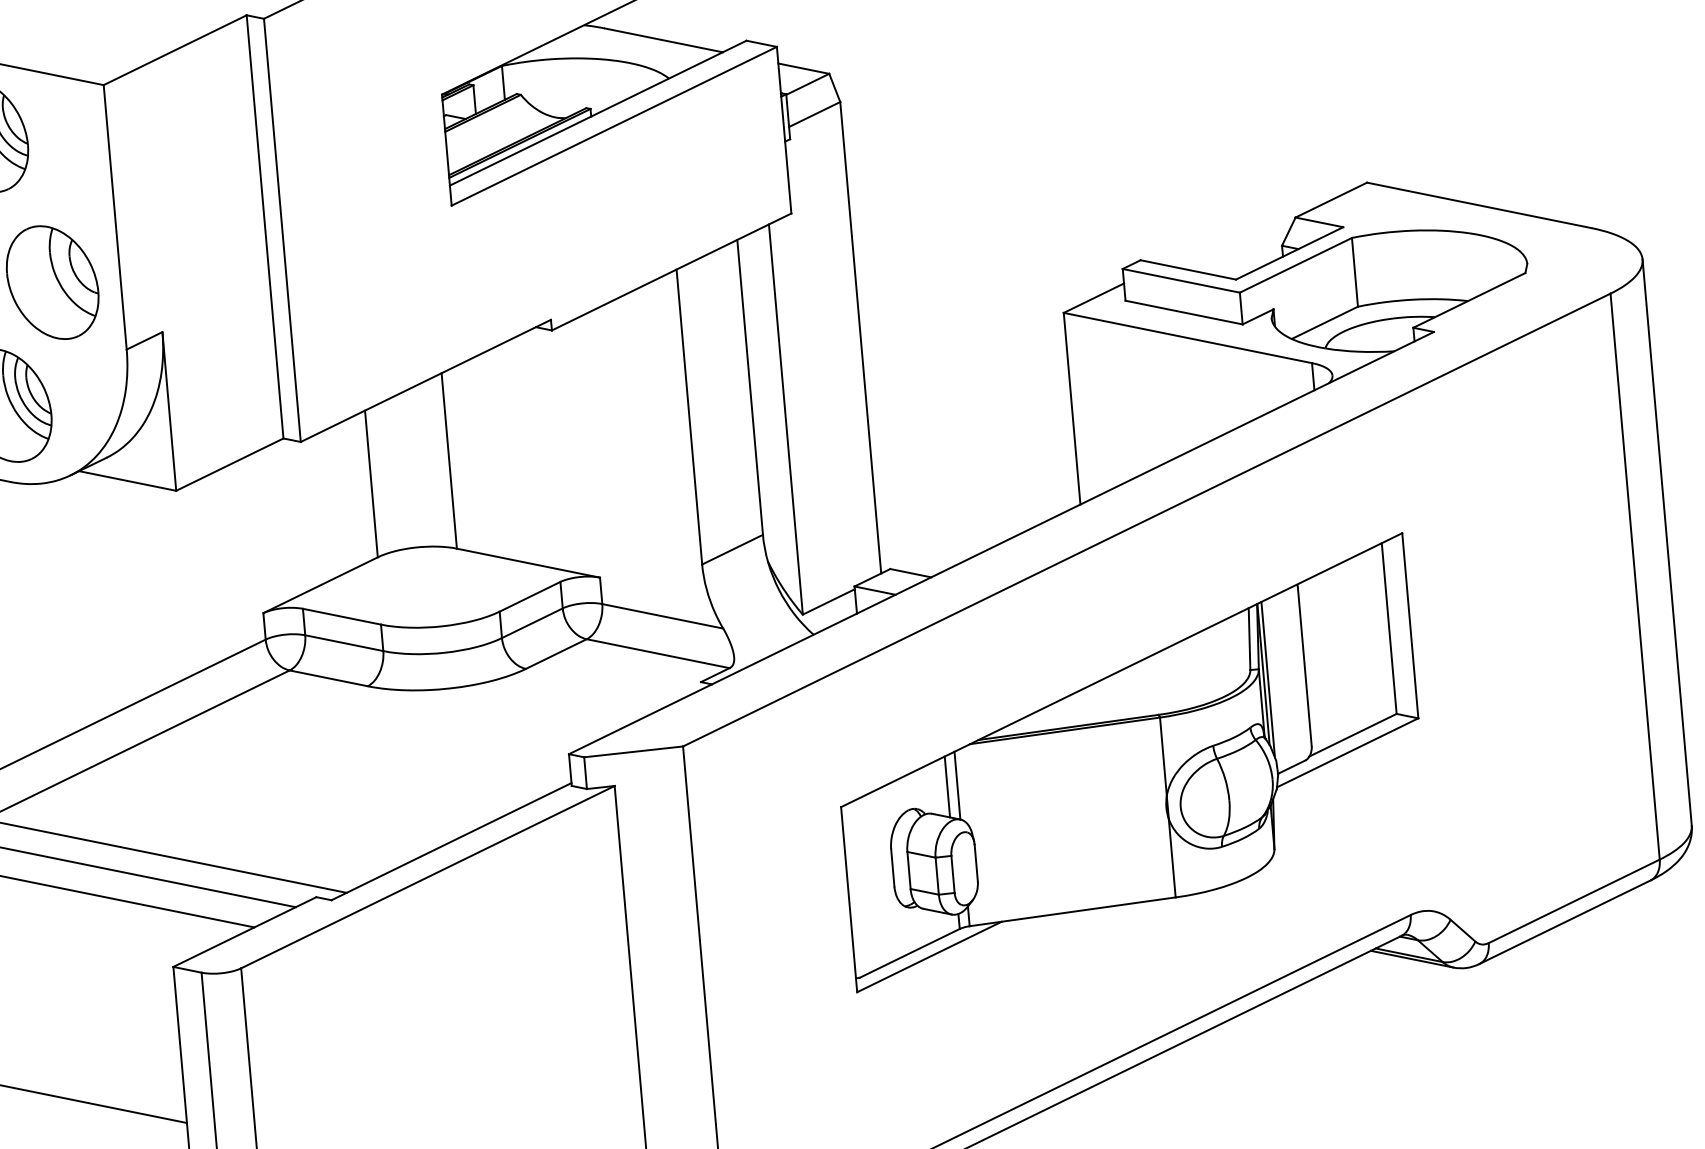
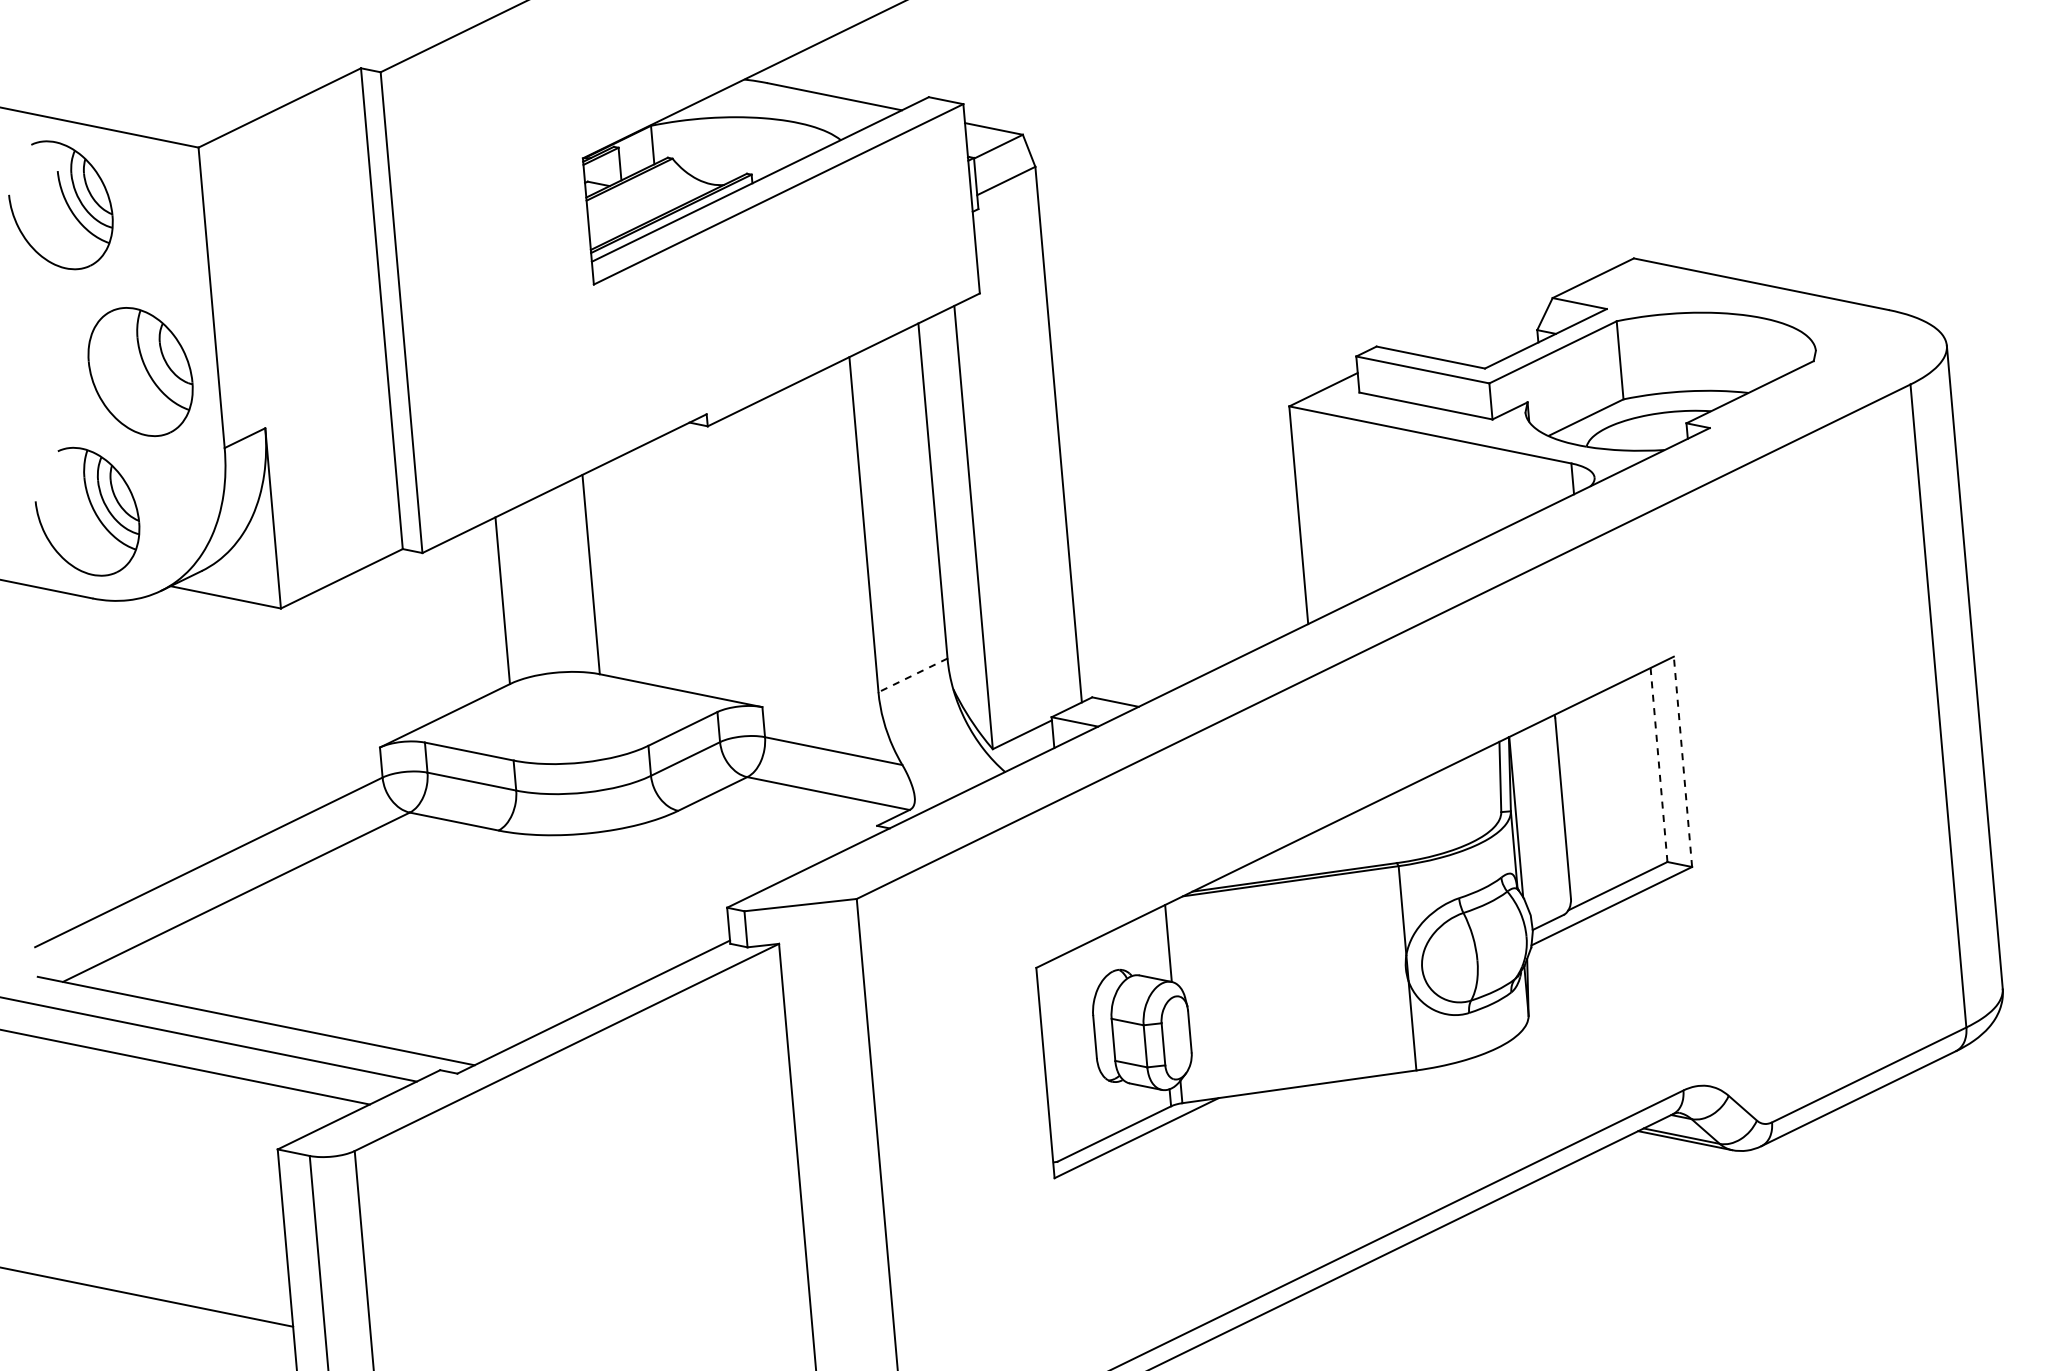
line: (732, 549) -> (912, 675), solid -> dashed
line: (1409, 625) -> (1682, 761), solid -> dashed
line: (1388, 628) -> (1658, 764), solid -> dashed
line: (1268, 679) -> (1521, 822), removed
line: (947, 786) -> (1157, 944), removed

